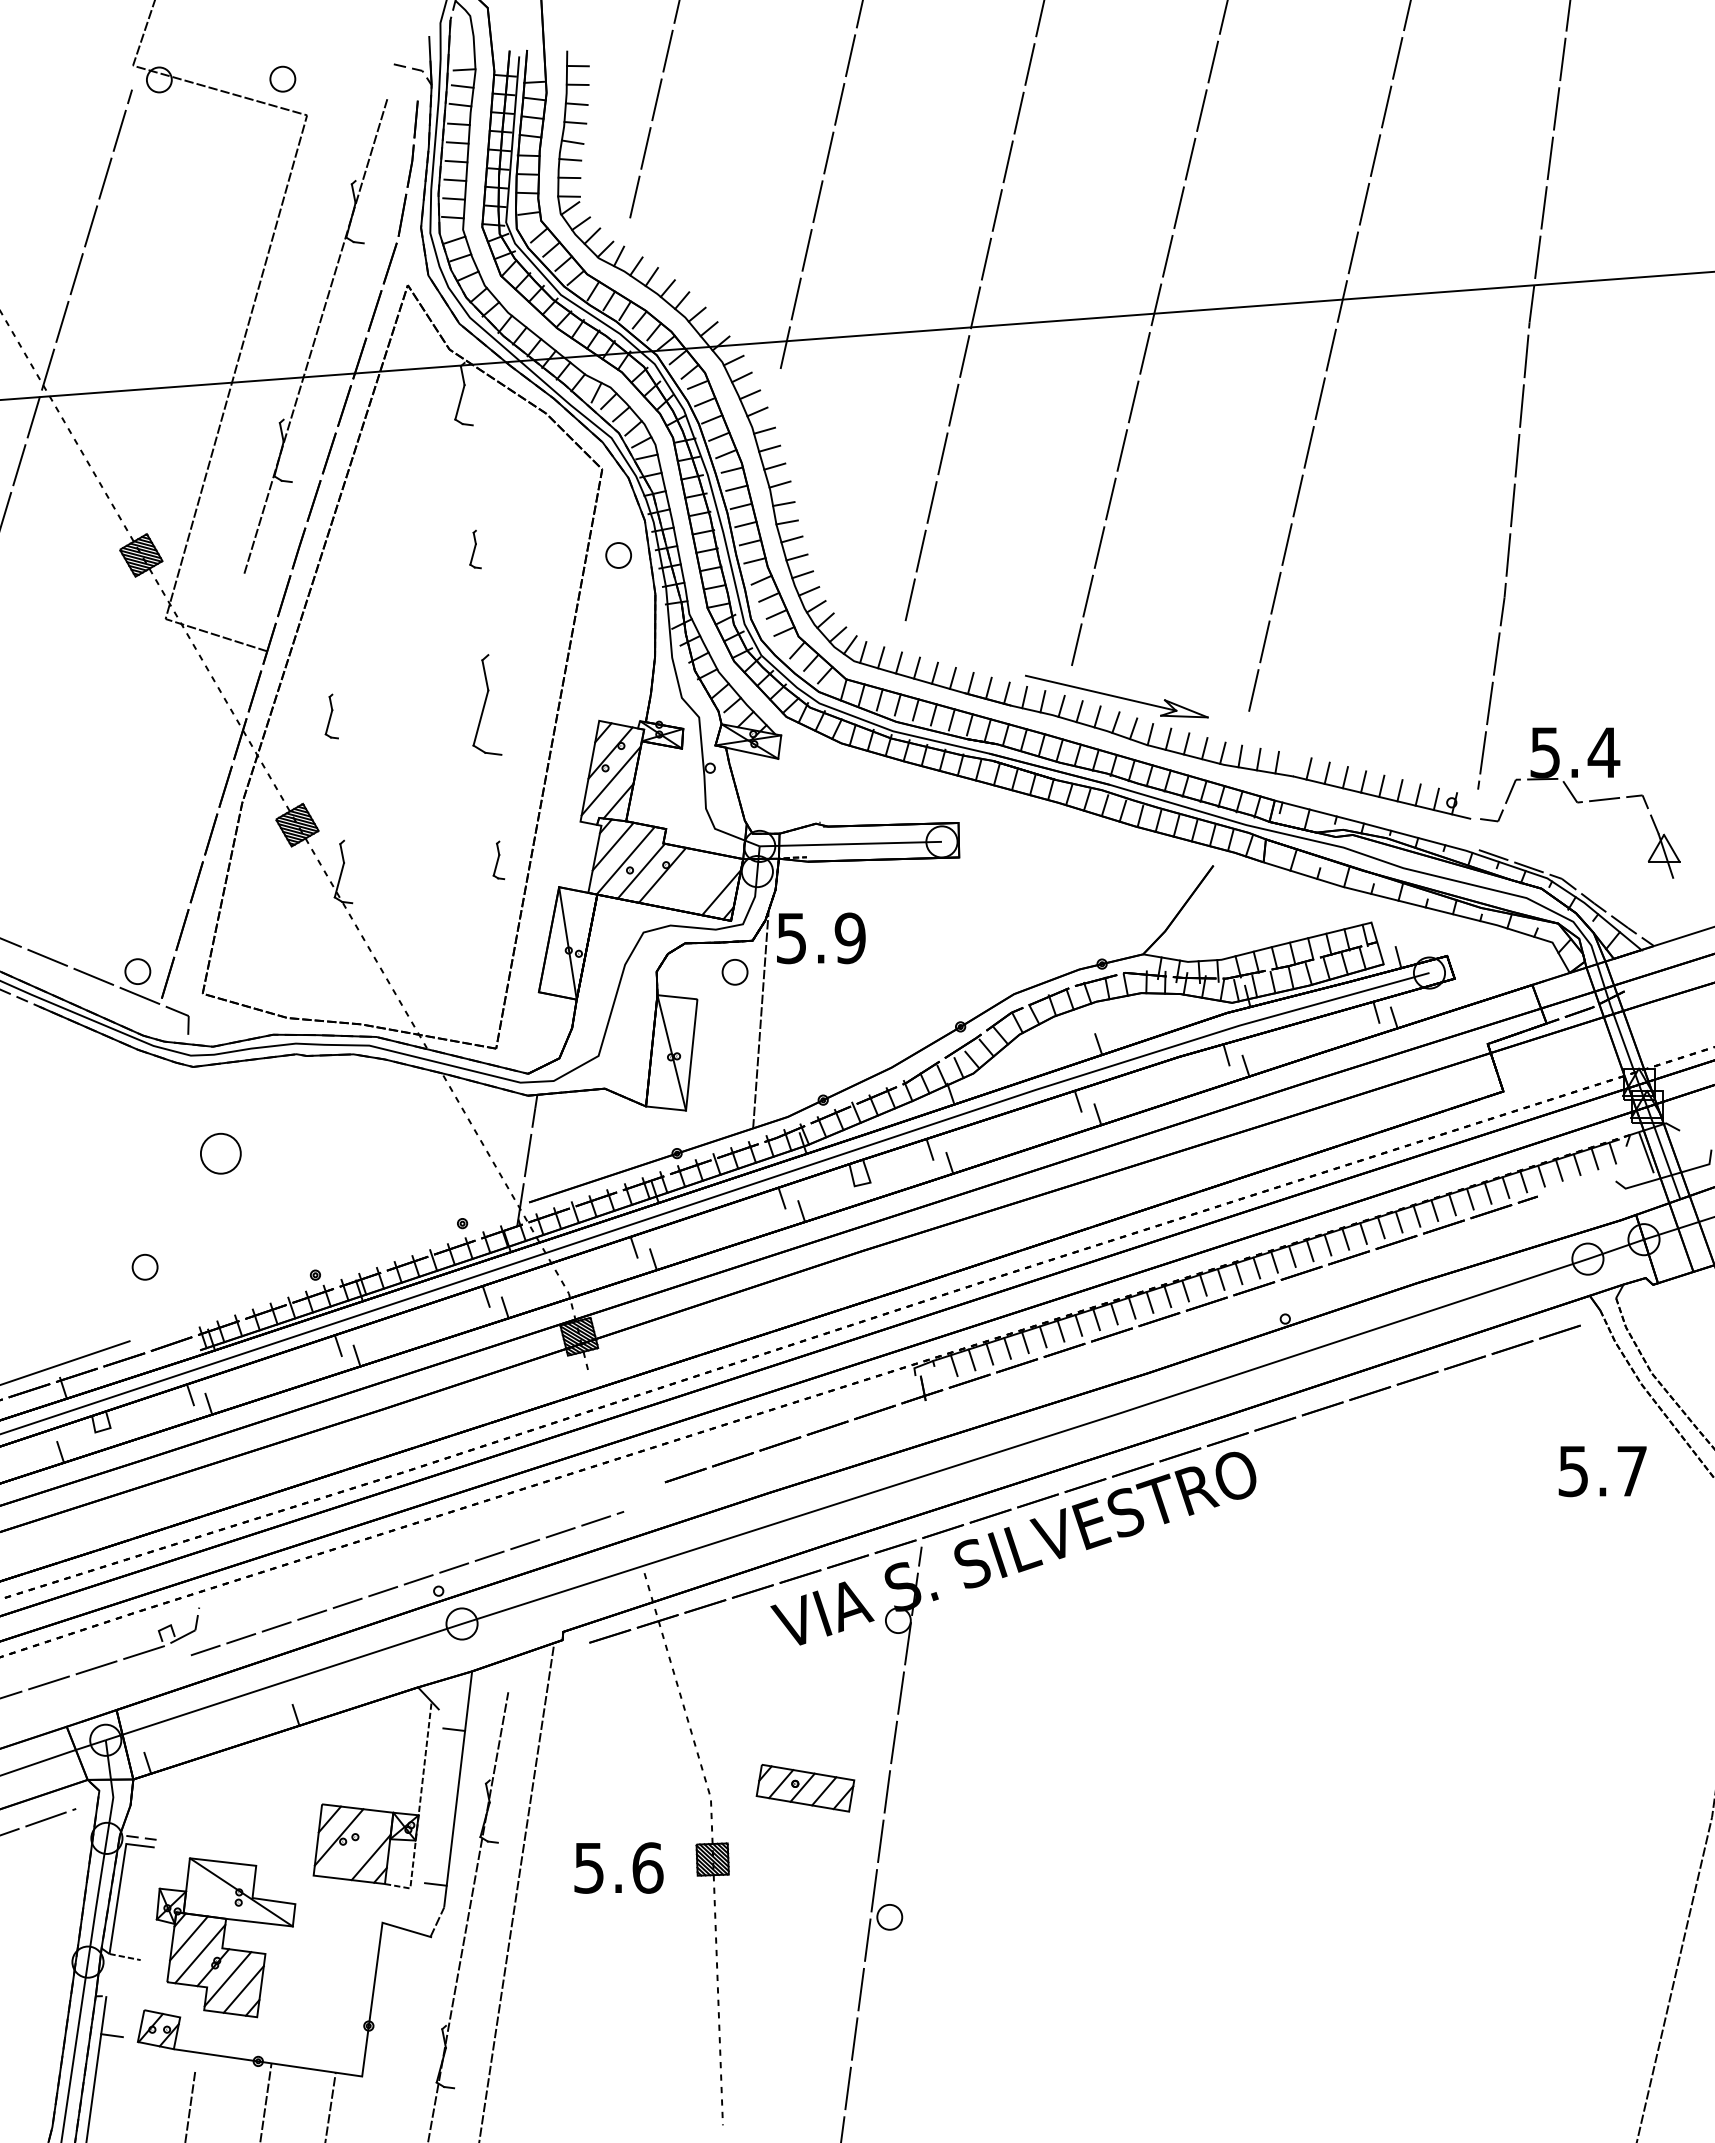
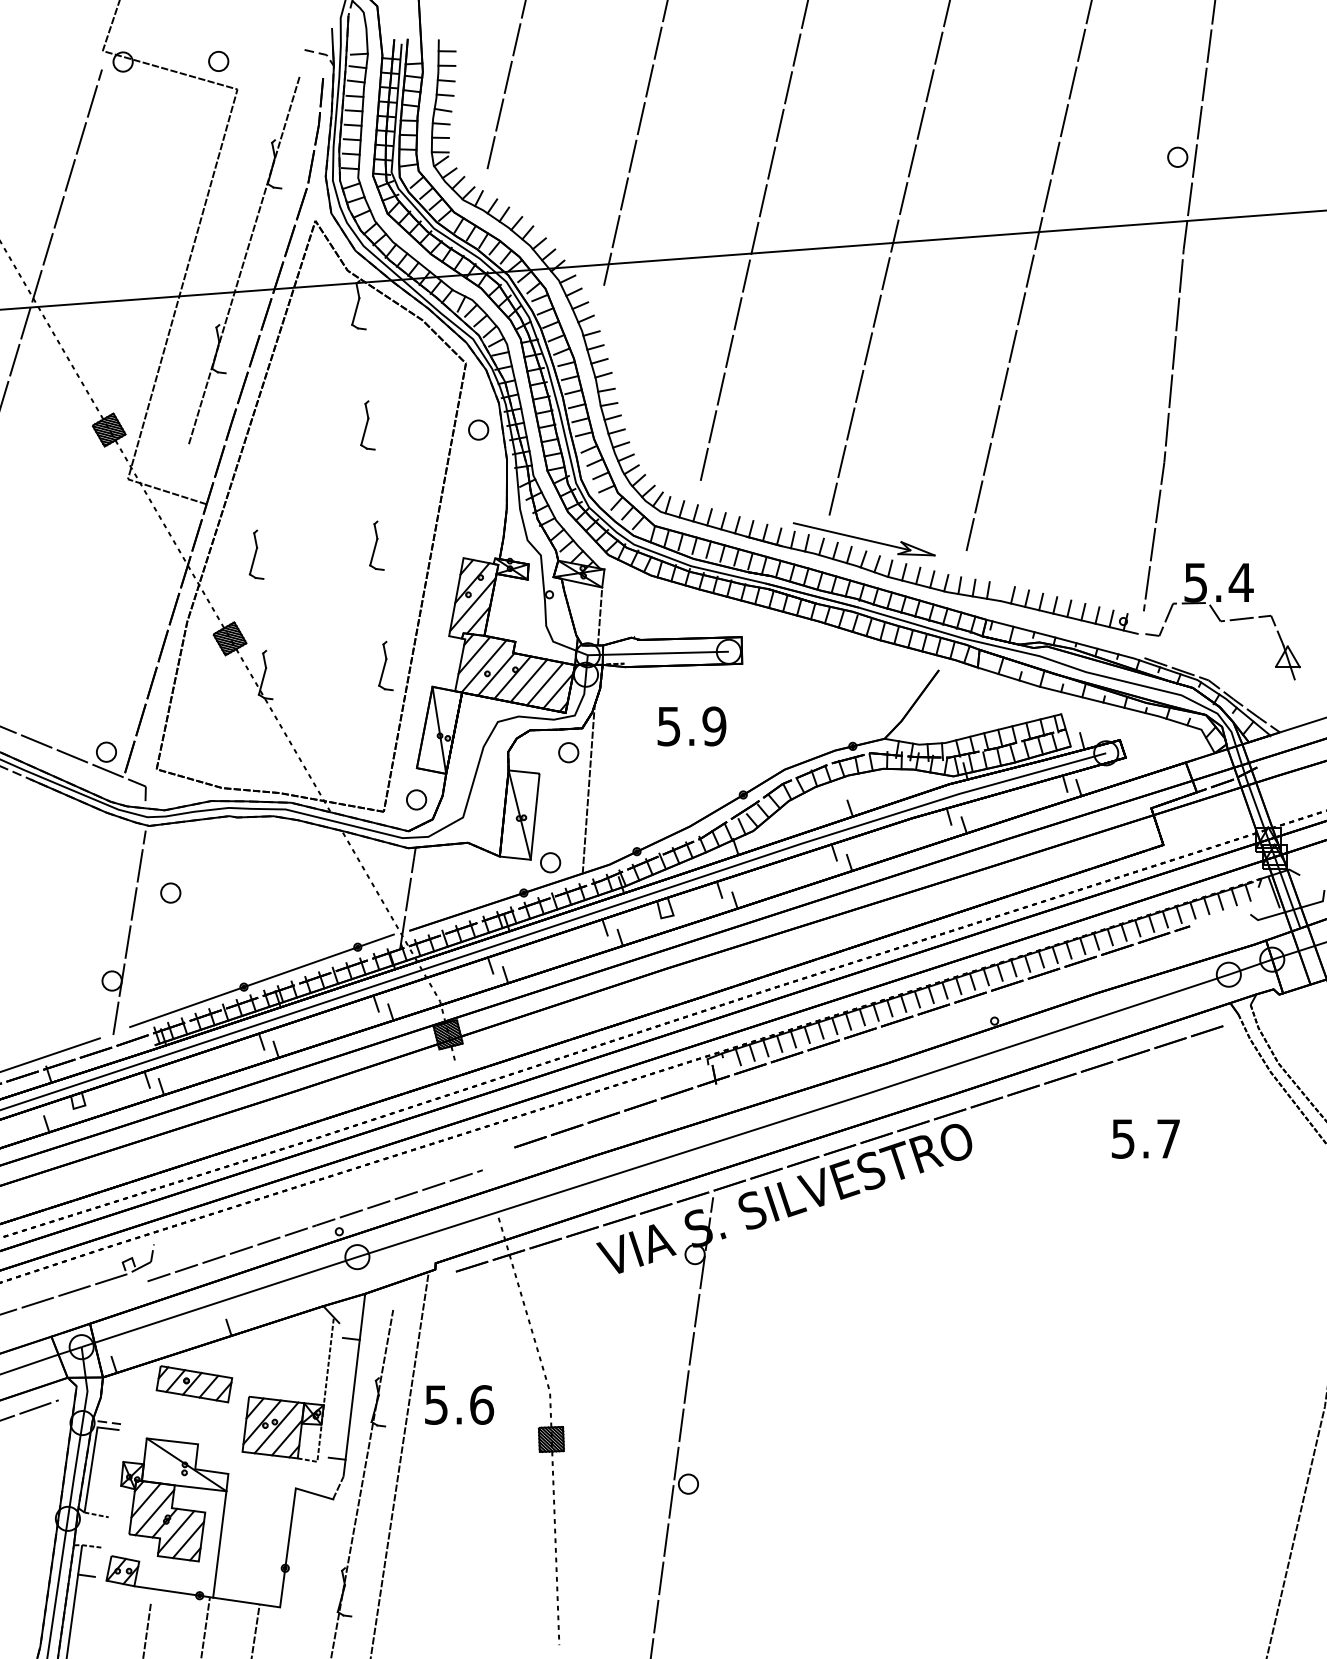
part: (1521, 202) -> (1177, 156), added
part: (475, 549) -> (367, 425), size x1.67
part: (486, 704) -> (376, 545), size x0.62
part: (331, 716) -> (256, 554), size x1.43
line: (775, 795) -> (600, 615), added
part: (498, 860) -> (385, 666), size x1.67
line: (683, 879) -> (528, 680), added
line: (704, 883) -> (545, 683), added
text: (821, 938) -> (692, 726), moved
part: (538, 1033) -> (416, 800), added
part: (711, 1114) -> (550, 862), added
part: (220, 1153) -> (170, 892), size x0.62
line: (167, 1204) -> (129, 932), added
line: (338, 1266) -> (261, 980), added
text: (1602, 1471) -> (1145, 1139), moved
part: (805, 1788) -> (194, 1384), moved
line: (357, 1844) -> (276, 1427), added
text: (618, 1867) -> (459, 1404), moved
line: (283, 1994) -> (219, 1543), added
line: (119, 1997) -> (92, 1546), added

